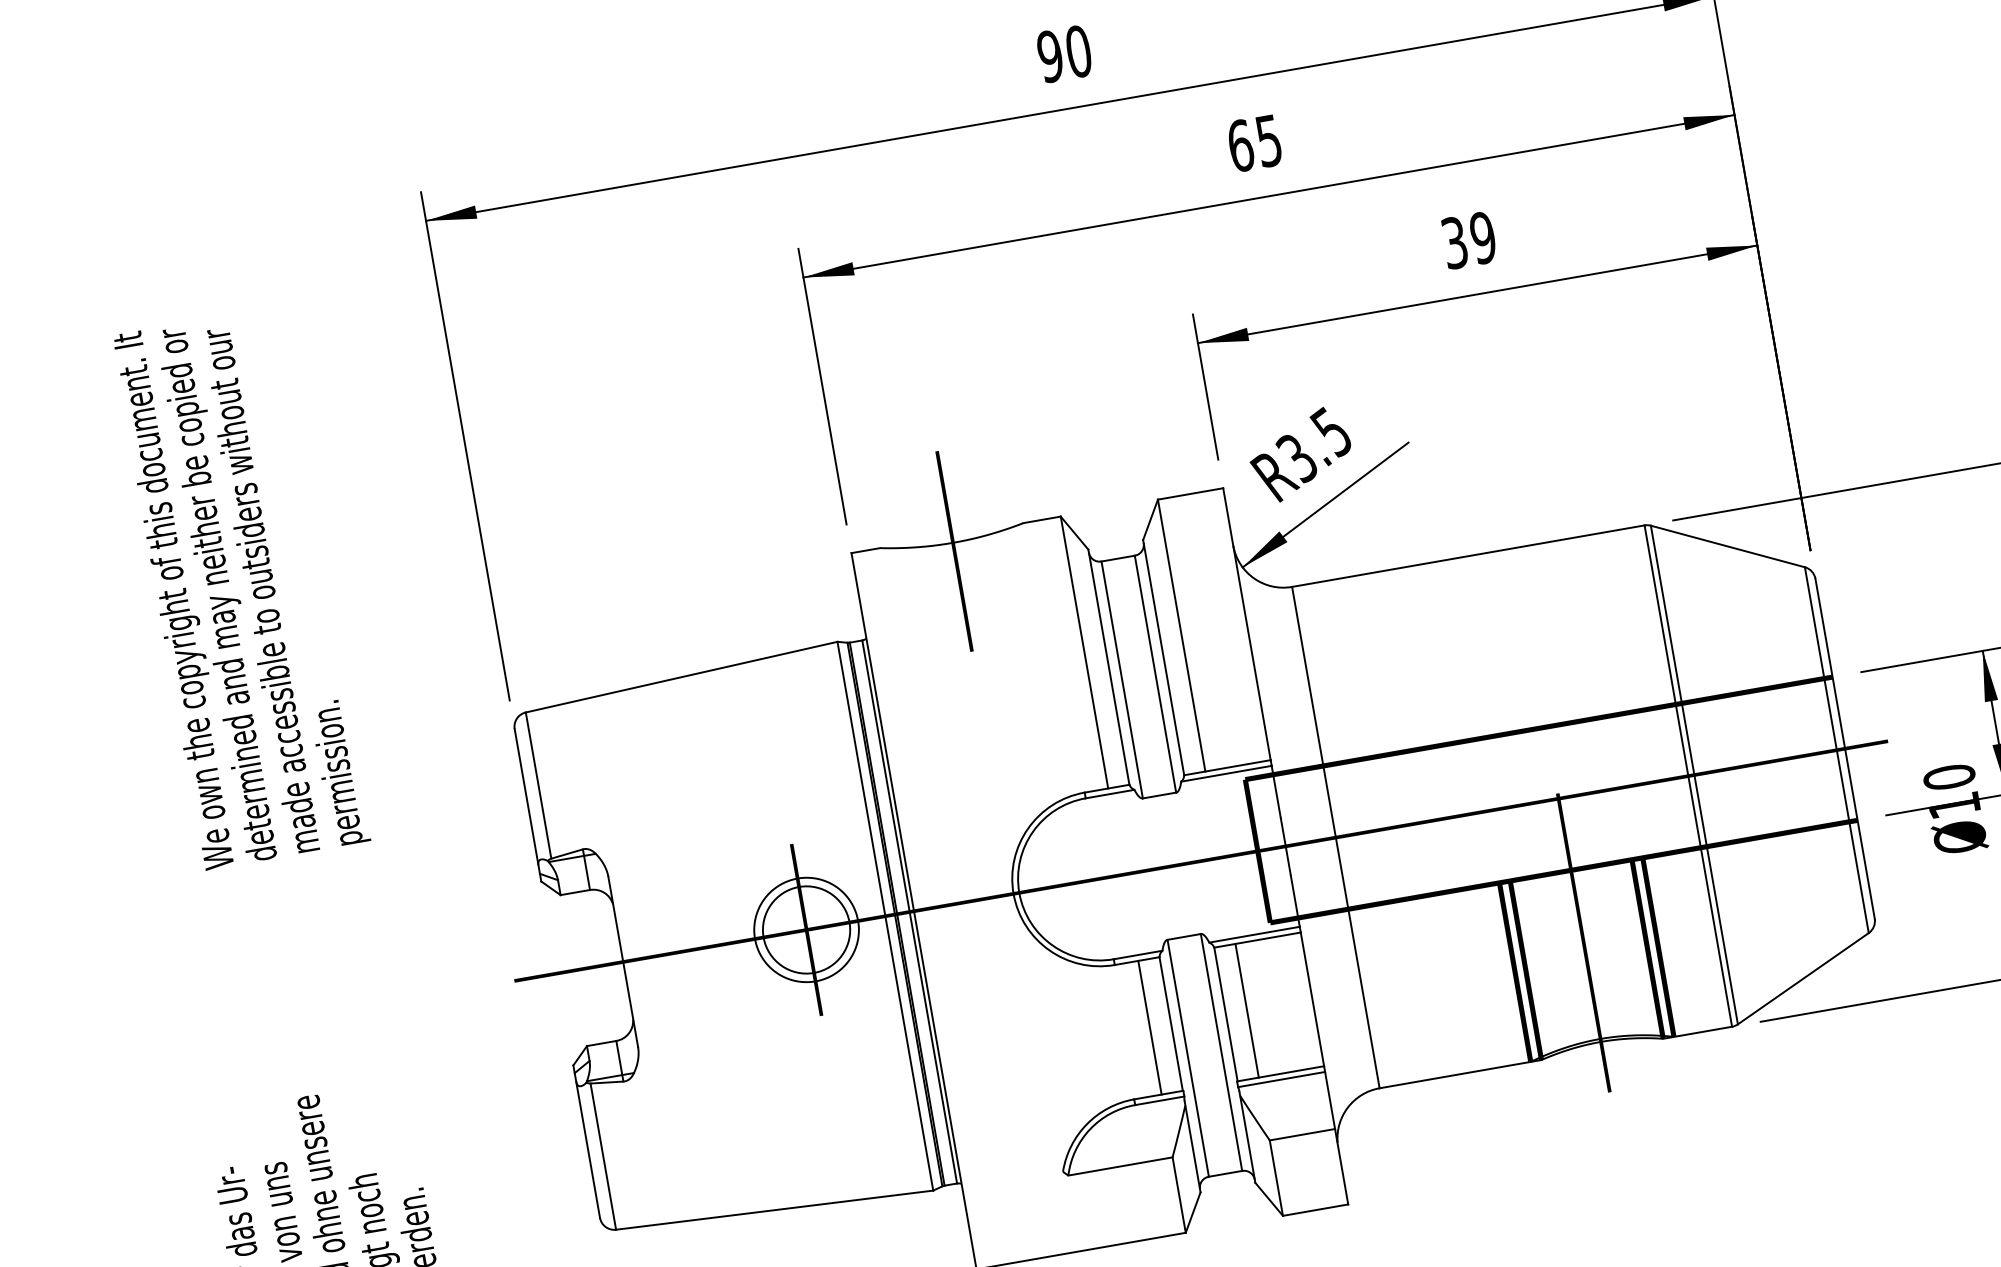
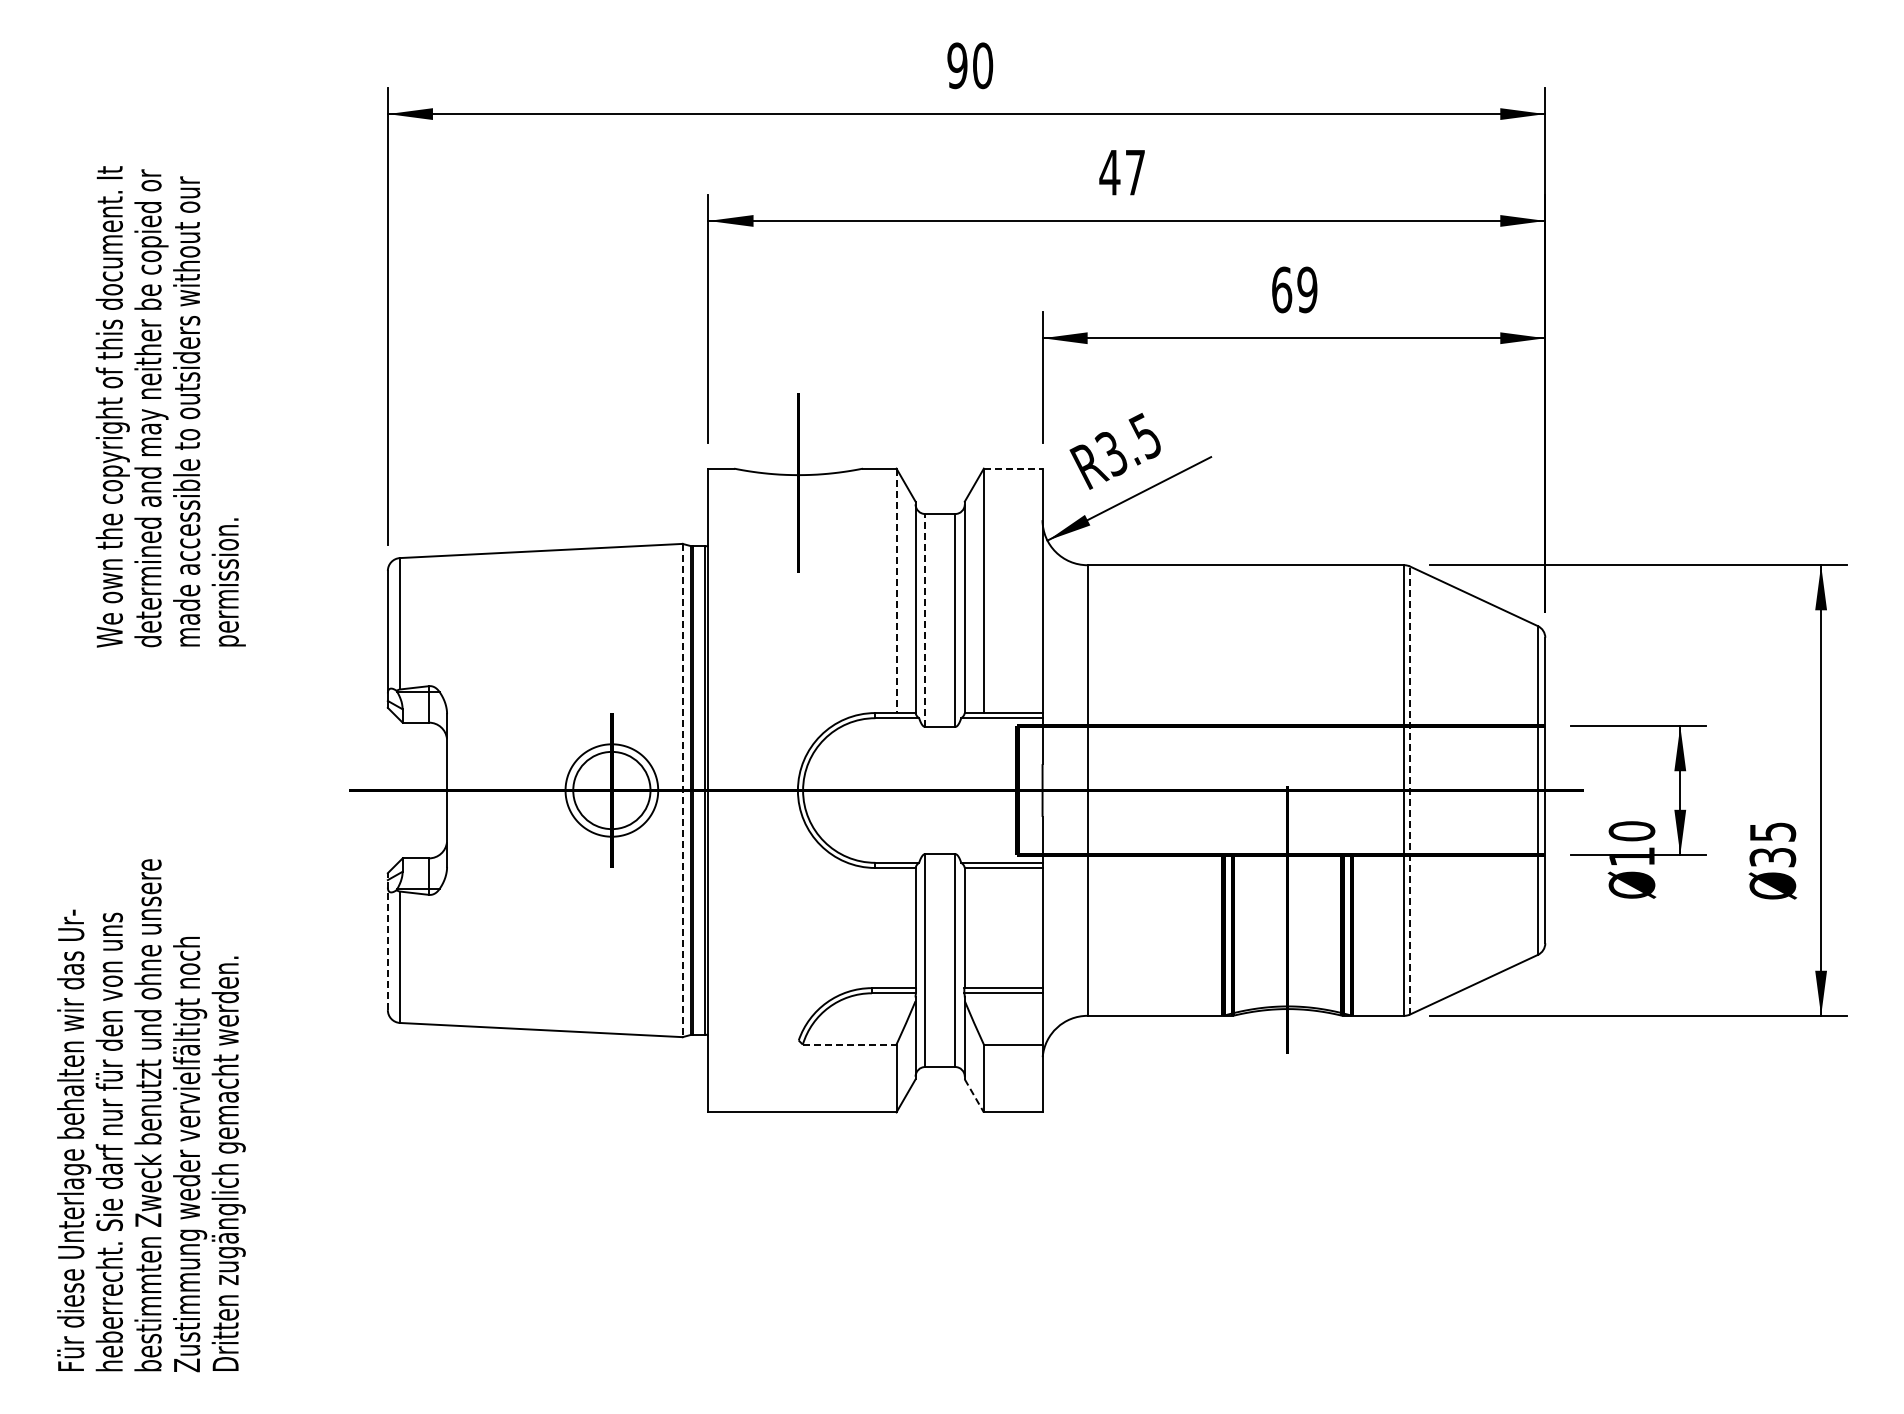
text: (1253, 143) -> (1121, 172), 65 -> 47
text: (1455, 242) -> (1282, 289), 39 -> 69
line: (1190, 493) -> (1013, 468), solid -> dashed
line: (1084, 653) -> (896, 591), solid -> dashed
line: (1122, 679) -> (925, 620), solid -> dashed
line: (1693, 775) -> (1409, 790), solid -> dashed
line: (885, 916) -> (682, 790), solid -> dashed
line: (1246, 1010) -> (983, 927), removed
line: (1149, 1027) -> (896, 927), removed
line: (586, 1141) -> (387, 941), solid -> dashed
line: (1120, 1166) -> (849, 1044), solid -> dashed
line: (1269, 1199) -> (974, 1096), solid -> dashed

